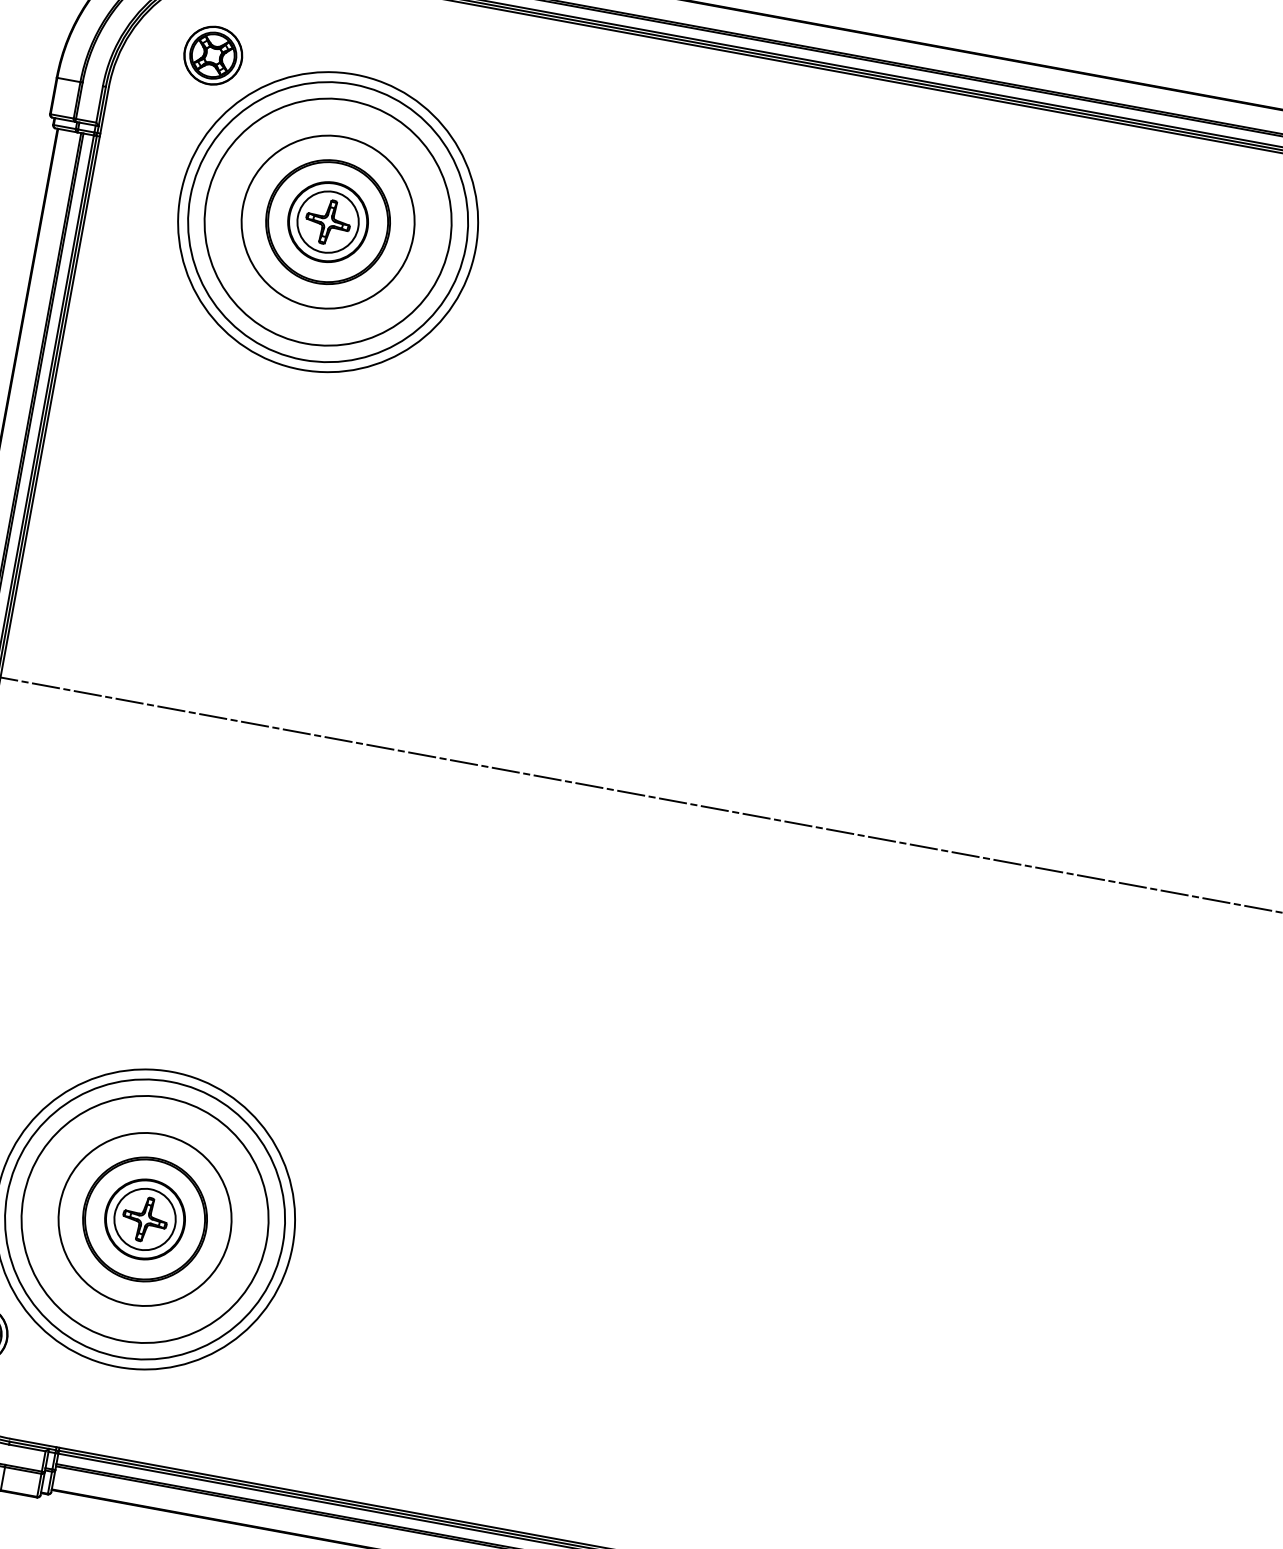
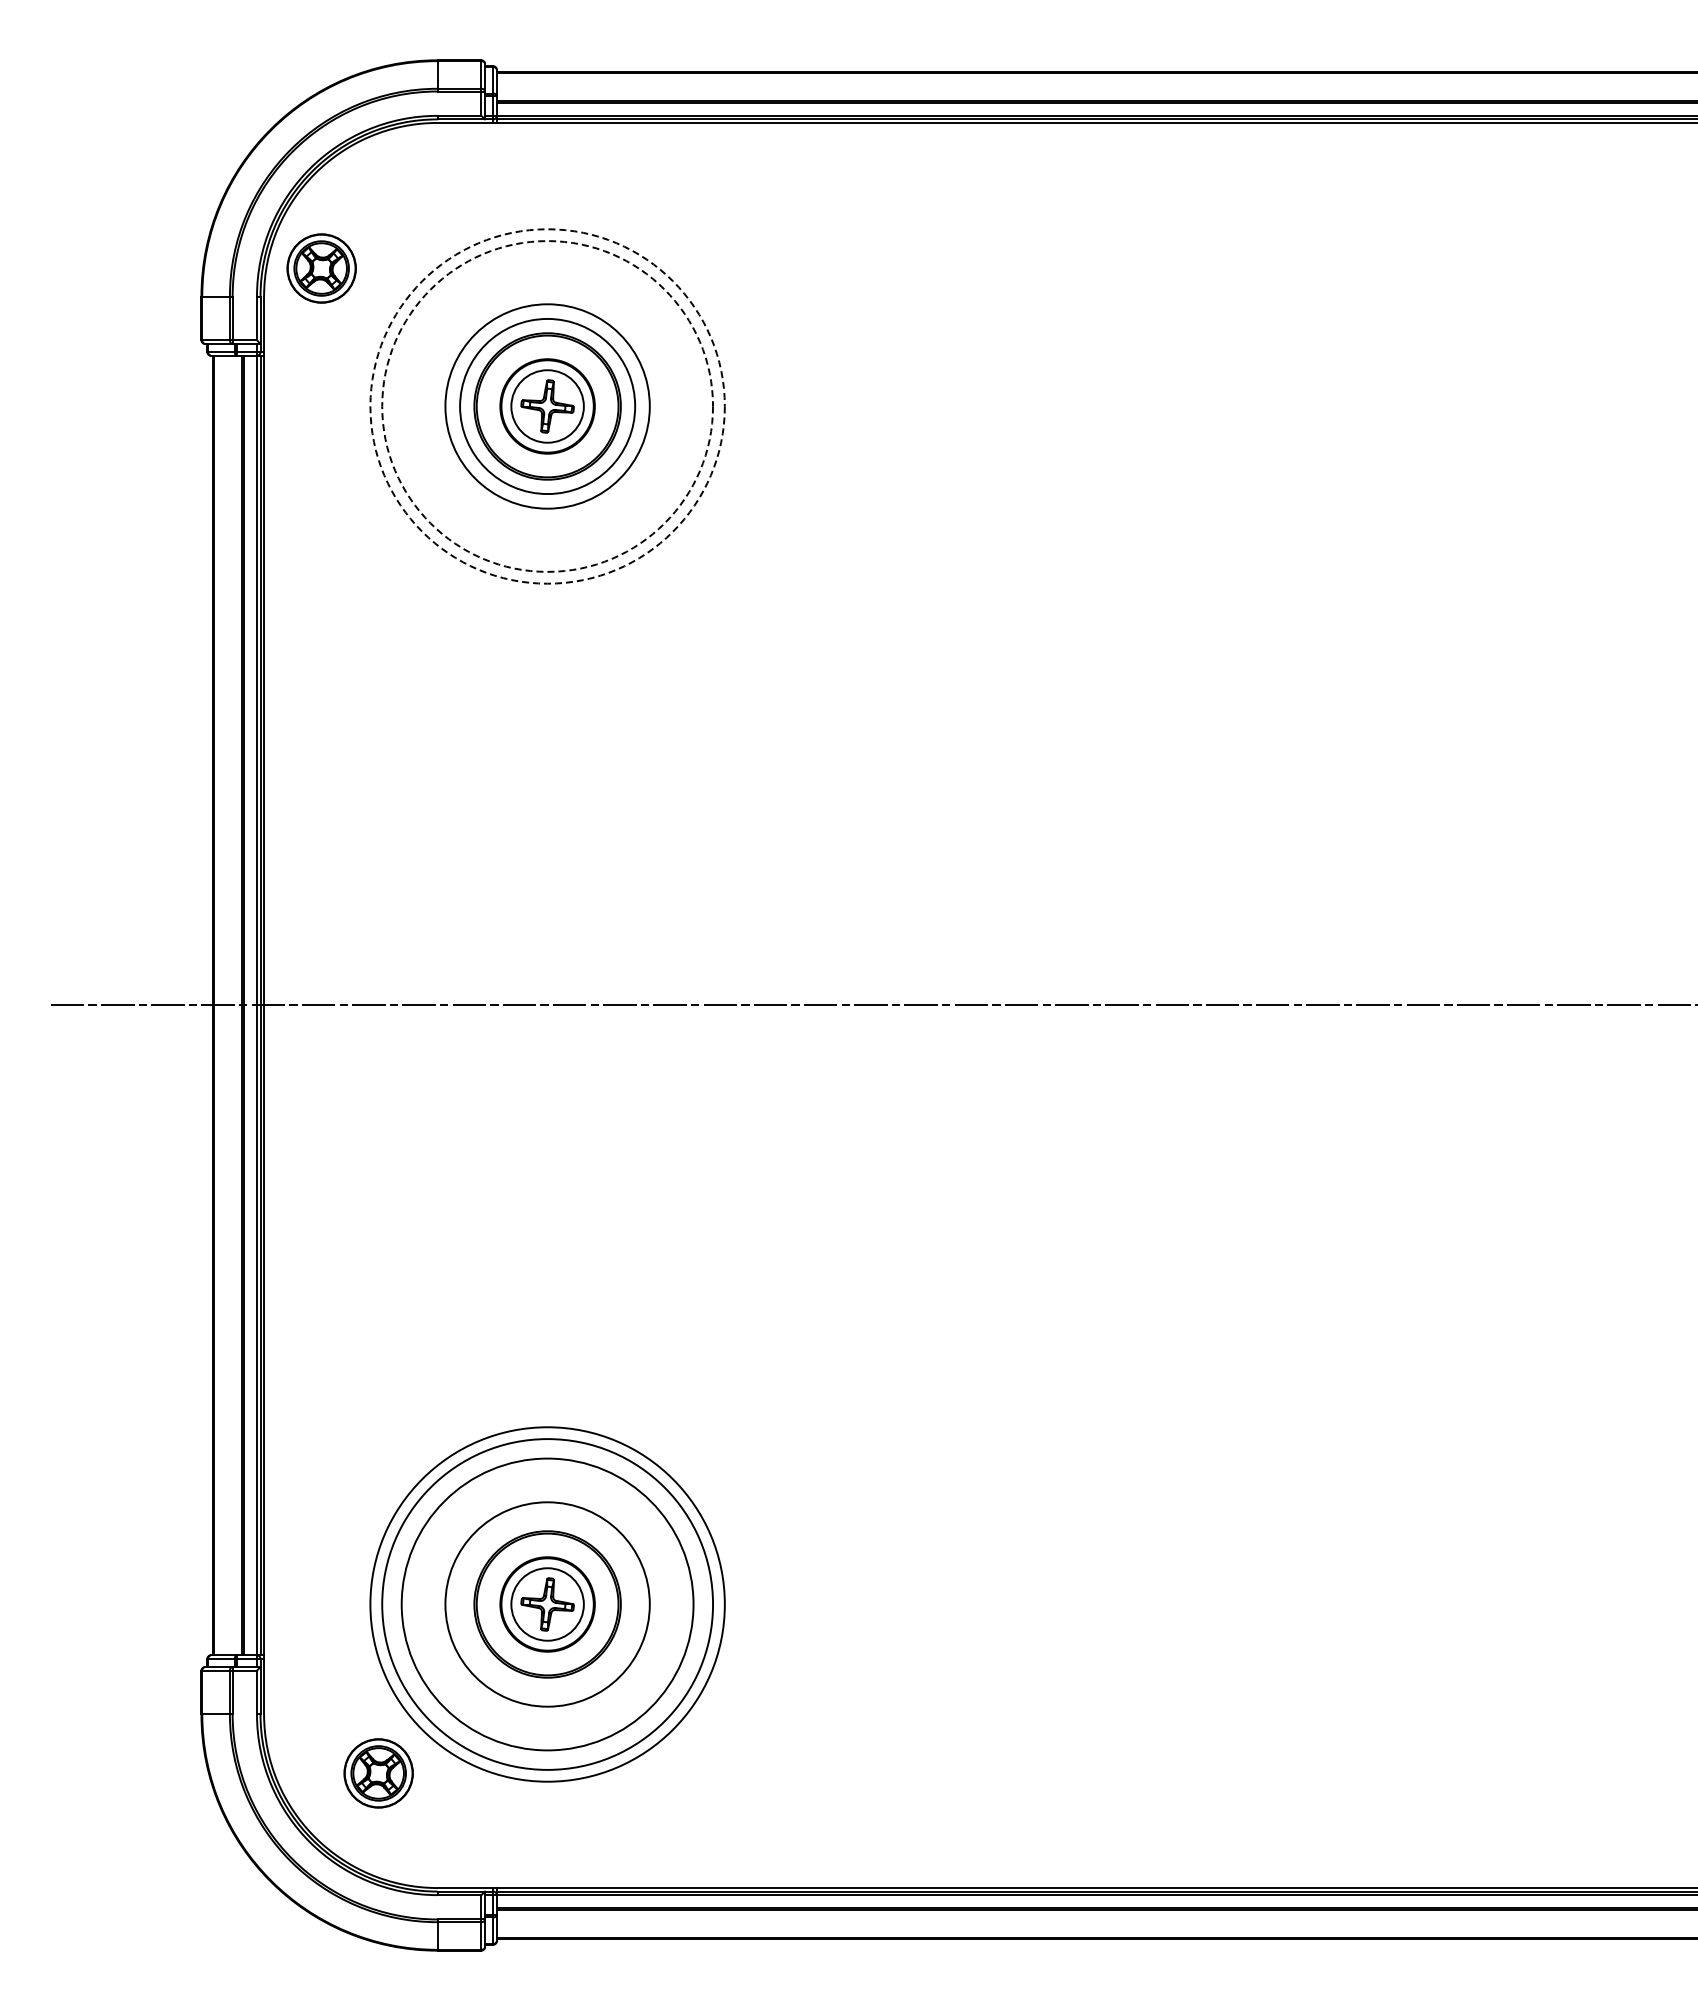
part: (213, 55) -> (321, 268), moved
circle: (328, 222) -> (547, 406), size x0.6
circle: (328, 222) -> (547, 406), solid -> dashed
circle: (328, 222) -> (547, 406), solid -> dashed

